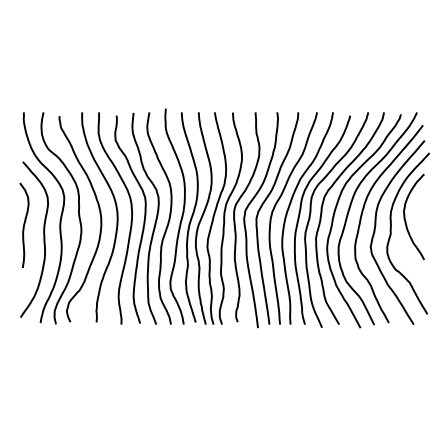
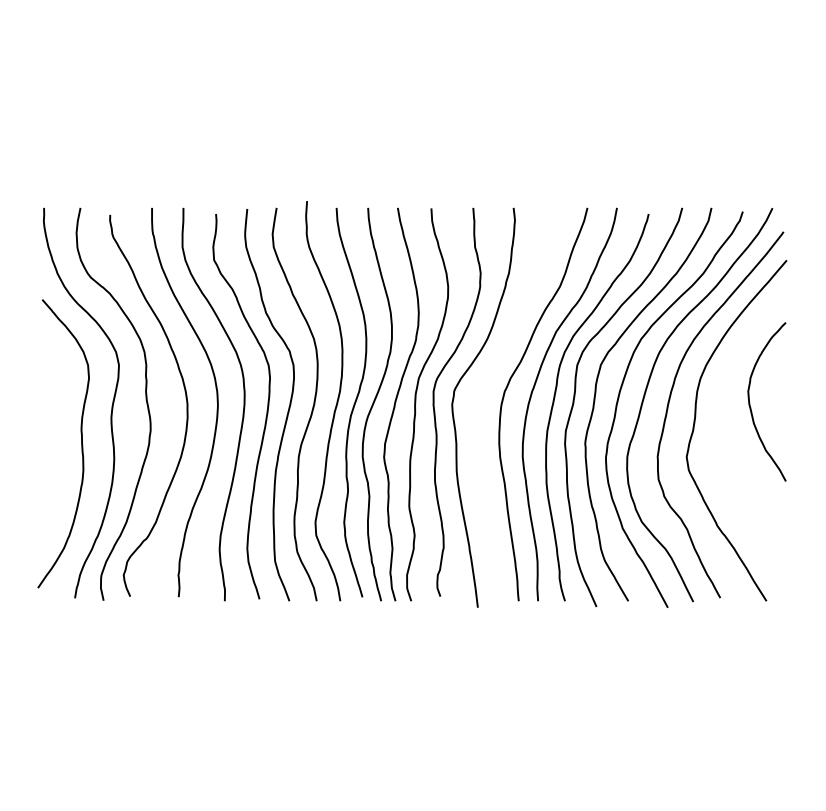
curve: (260, 210) -> (482, 389), removed
curve: (24, 224) -> (45, 415), removed
curve: (391, 233) -> (725, 432), removed

